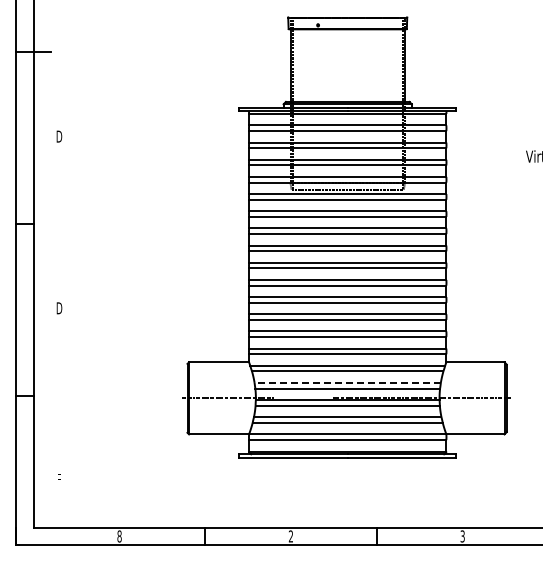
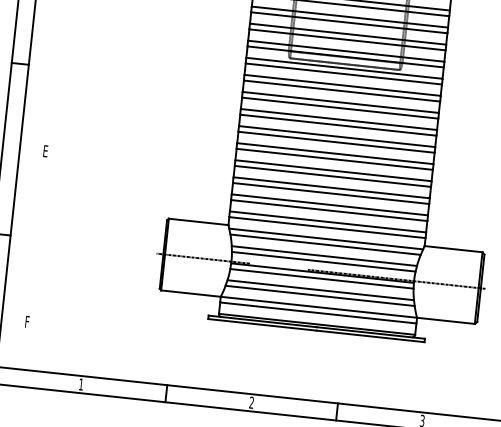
text: (59, 308) -> (45, 151), D -> E
line: (347, 382) -> (324, 255), dashed -> solid
text: (119, 536) -> (81, 384), 8 -> 1

